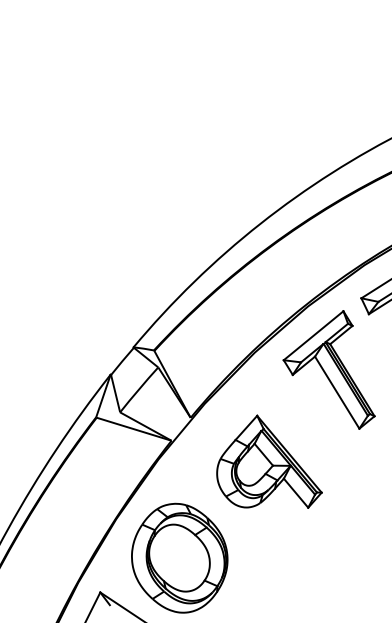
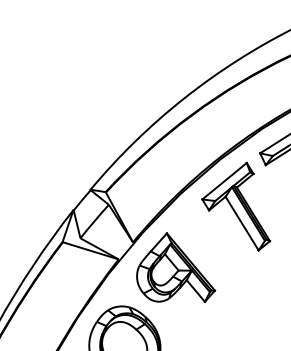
part: (269, 461) -> (176, 267), moved

